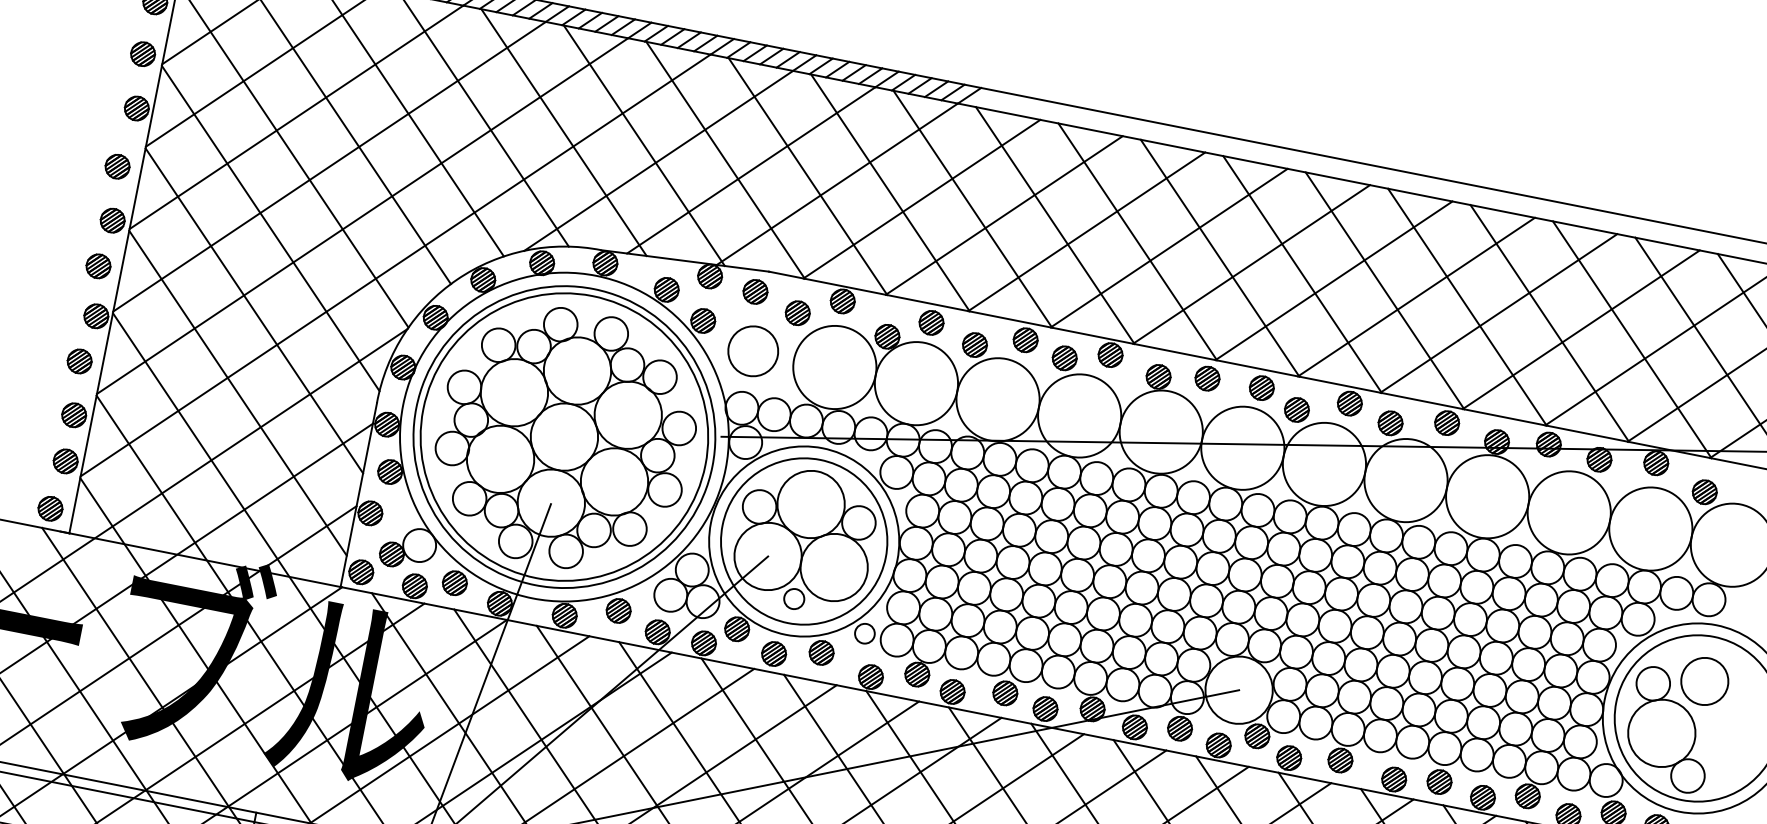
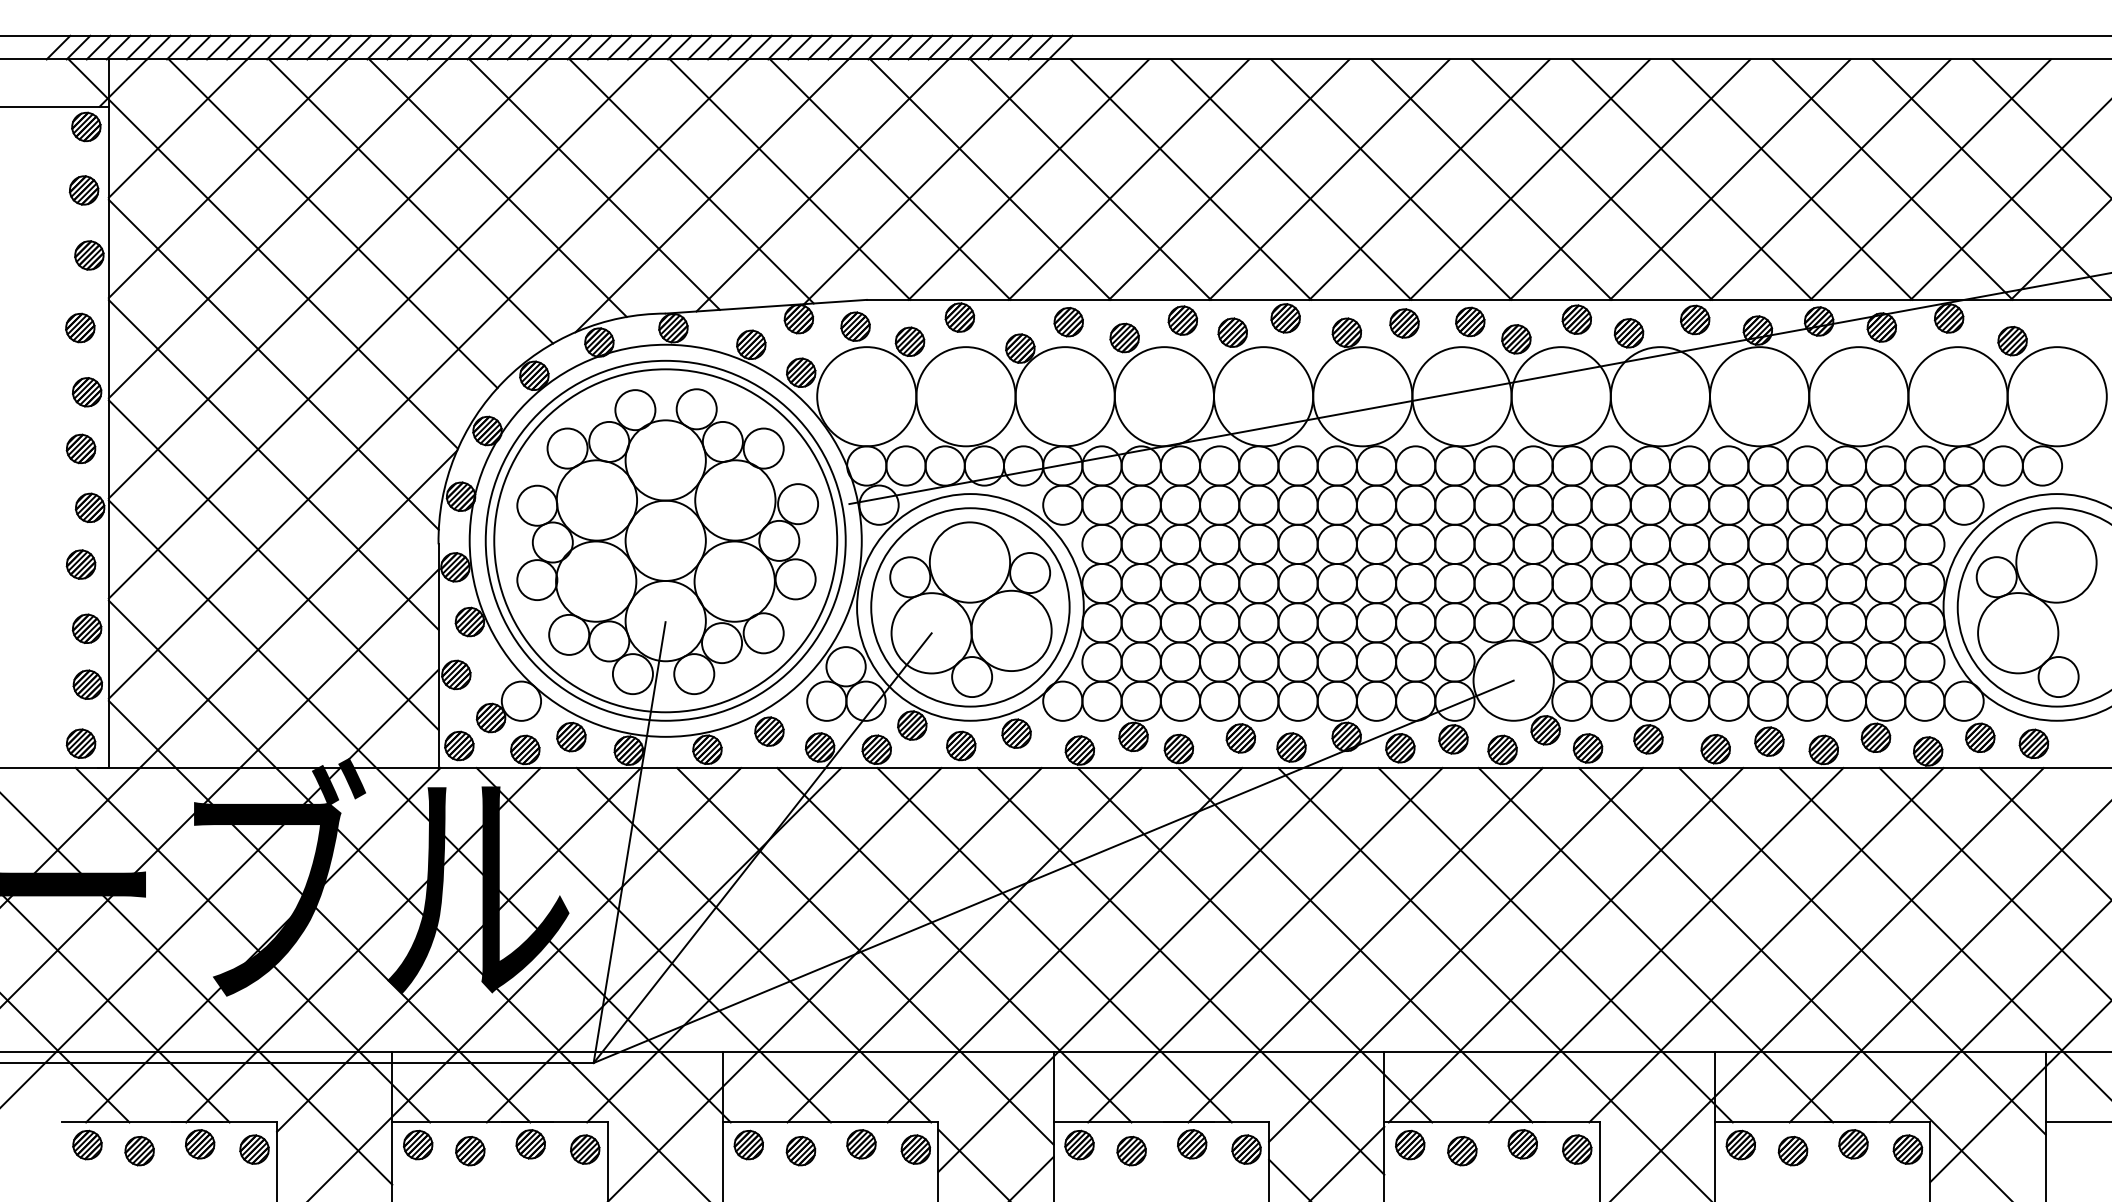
circle: (753, 351) -> (866, 396), size x1.67
circle: (794, 599) -> (972, 677), size x1.67
circle: (864, 633) -> (1062, 700), size x1.67
circle: (1704, 681) -> (2056, 562), size x1.43

